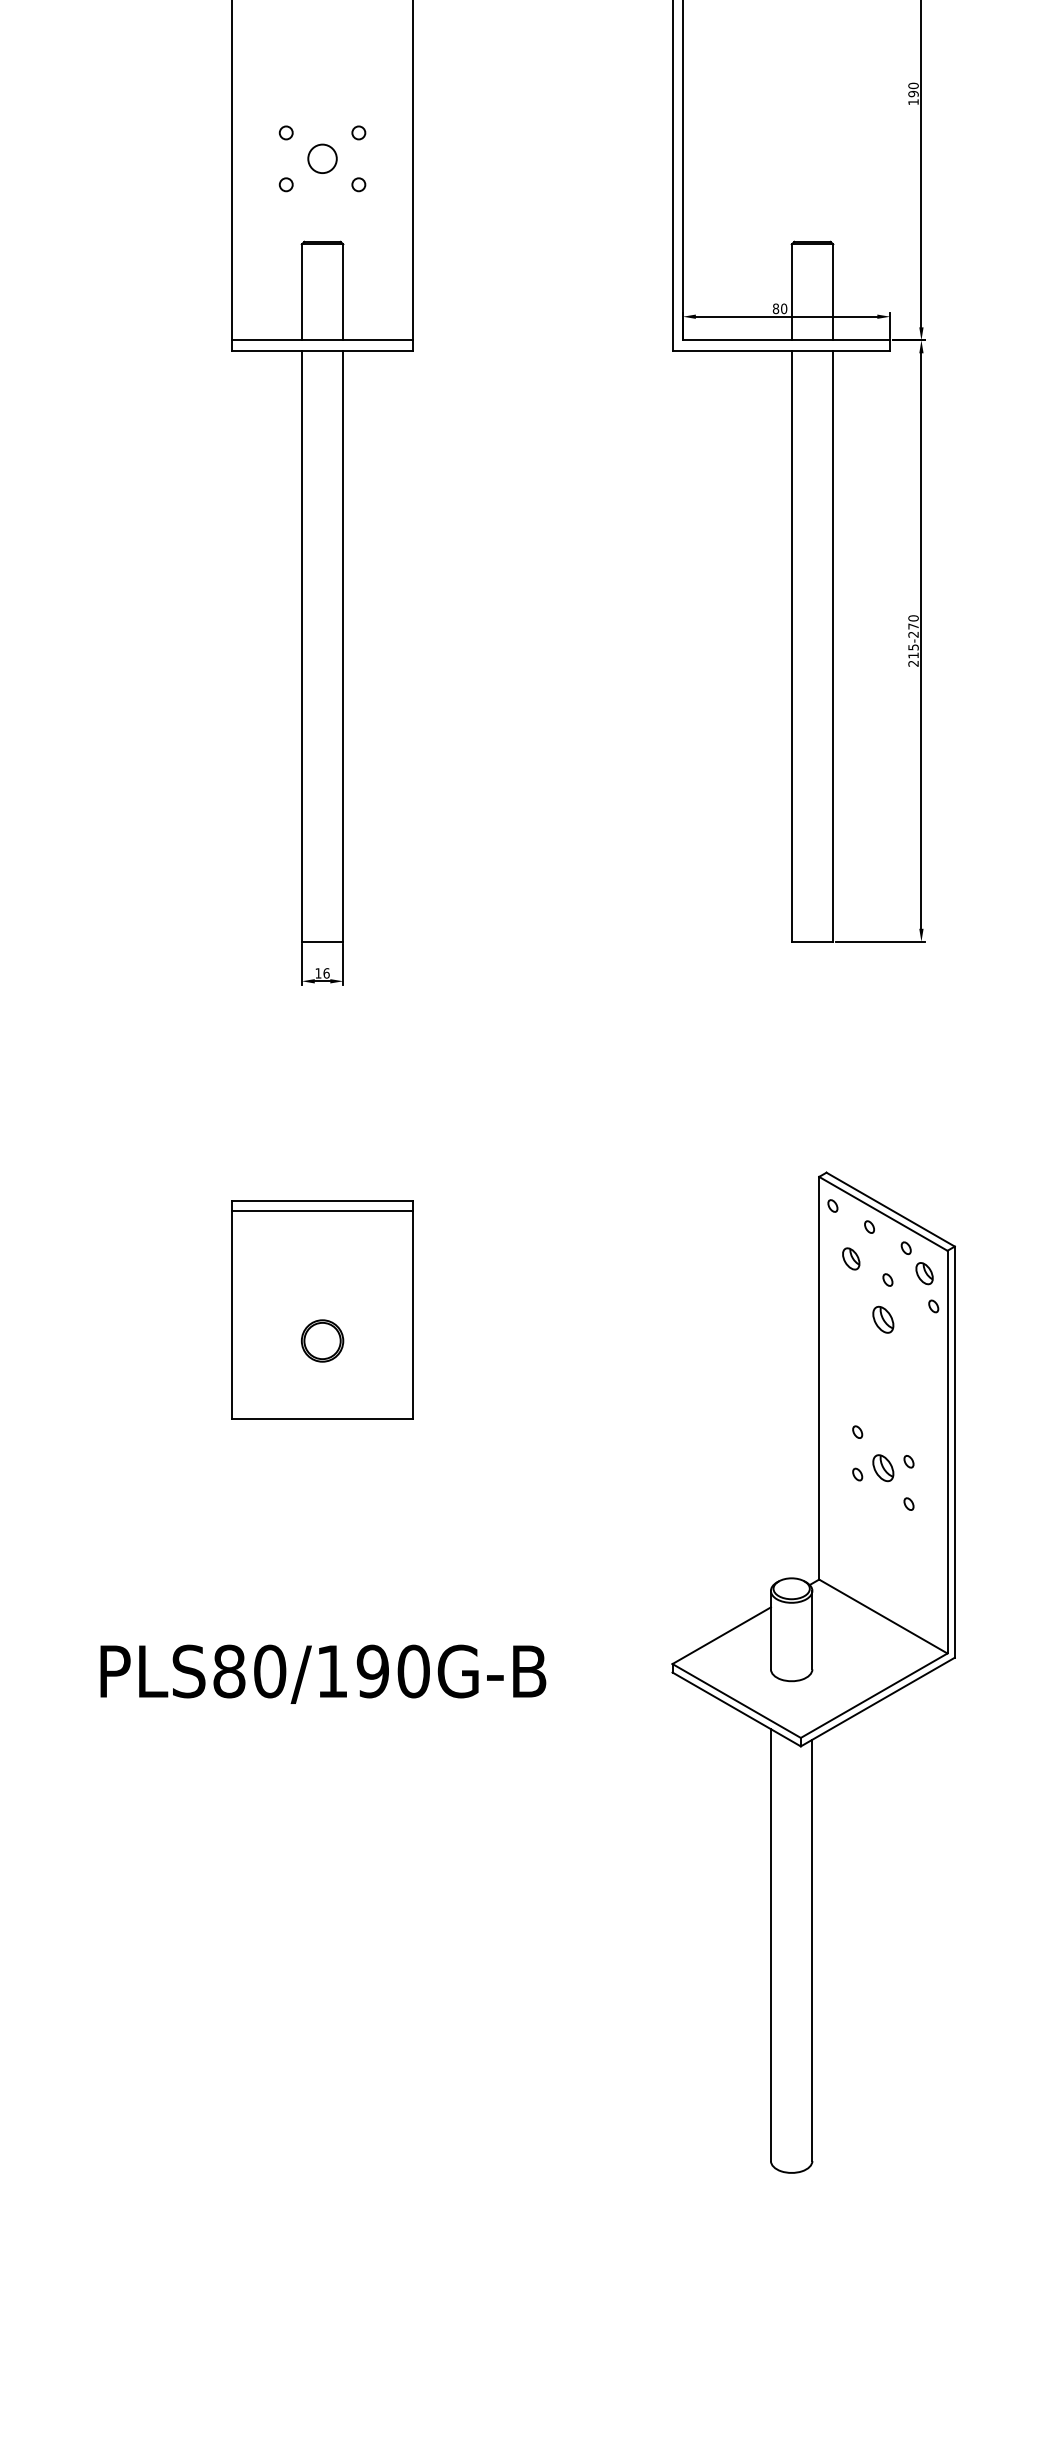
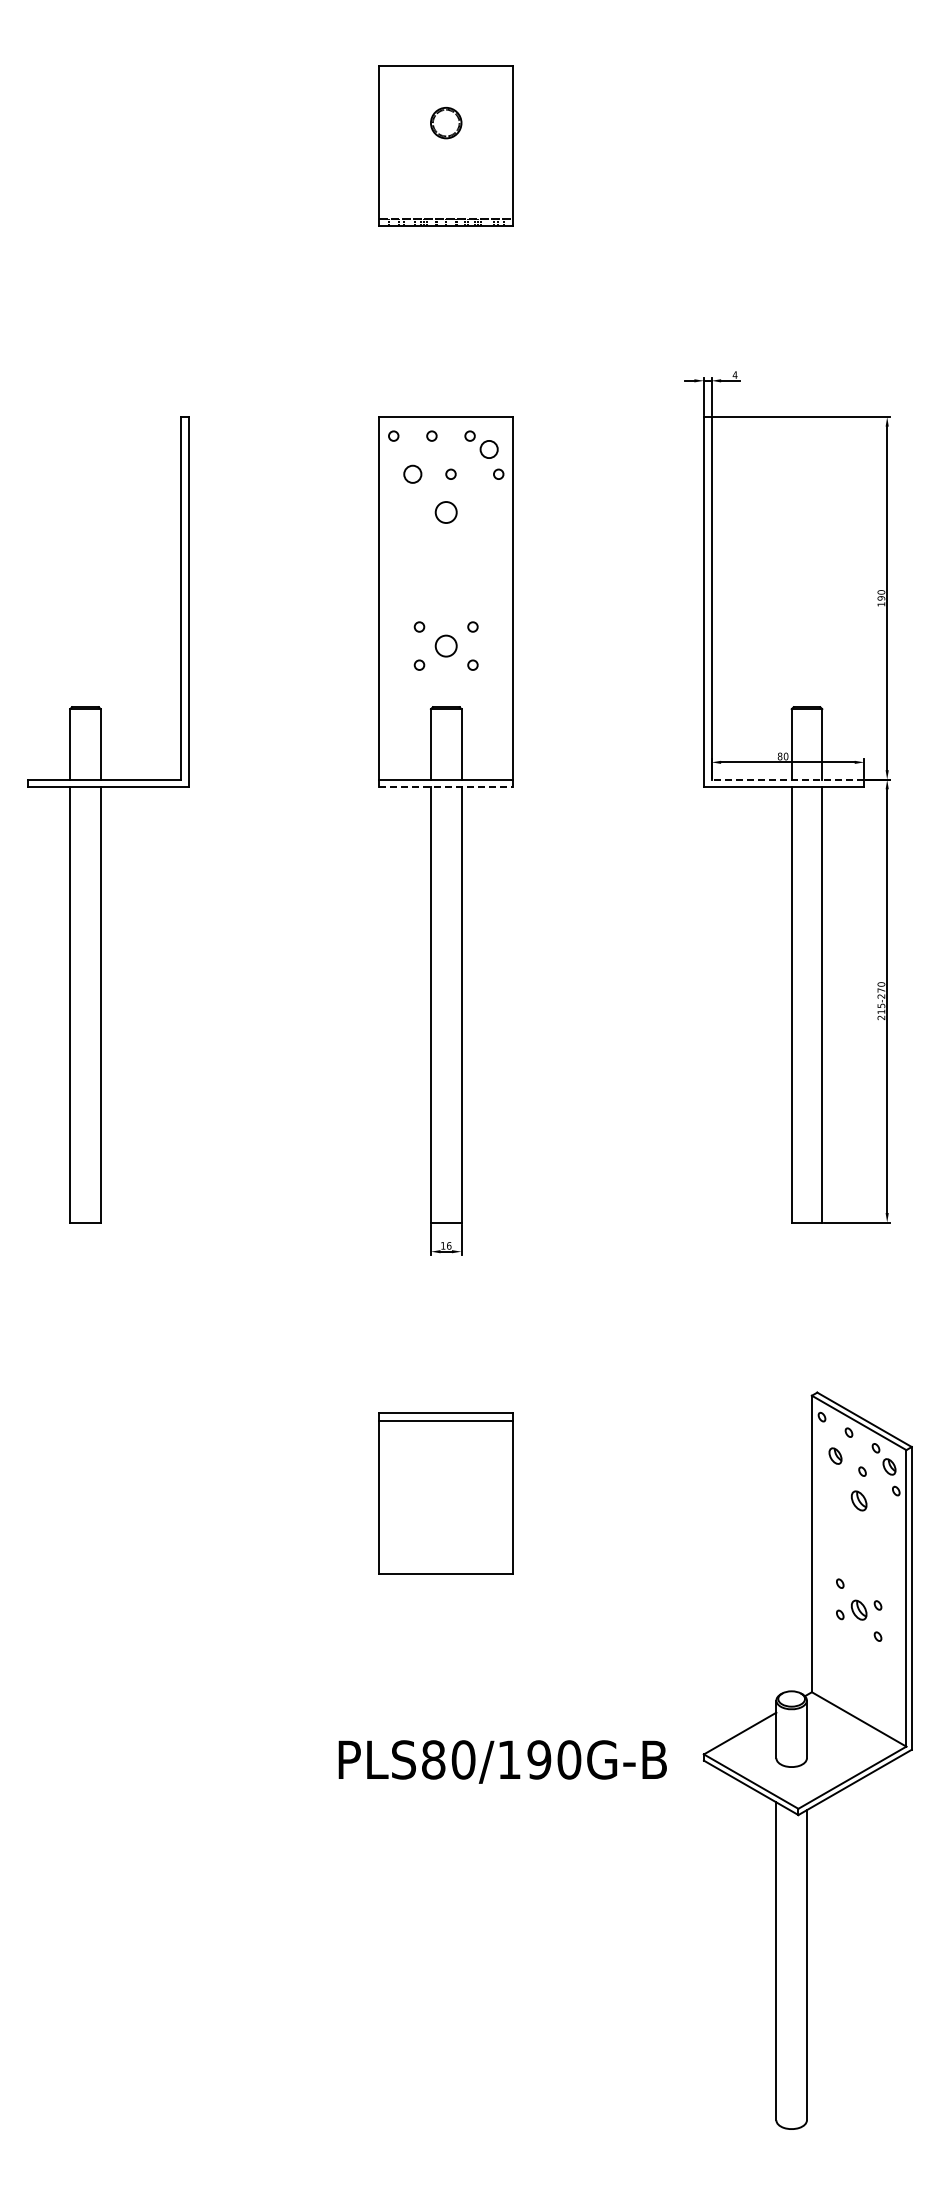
line: (786, 340) -> (787, 779), solid -> dashed
line: (322, 350) -> (446, 787), solid -> dashed
part: (322, 1340) -> (446, 1516), removed
text: (322, 1673) -> (502, 1761), moved

